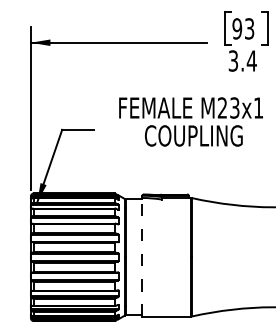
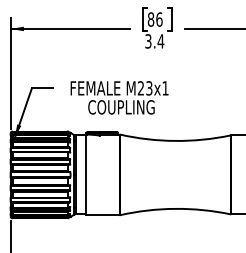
text: (242, 28) -> (154, 19), 93 -> 86
text: (190, 121) -> (119, 97), moved
line: (142, 256) -> (86, 174), dashed -> solid

